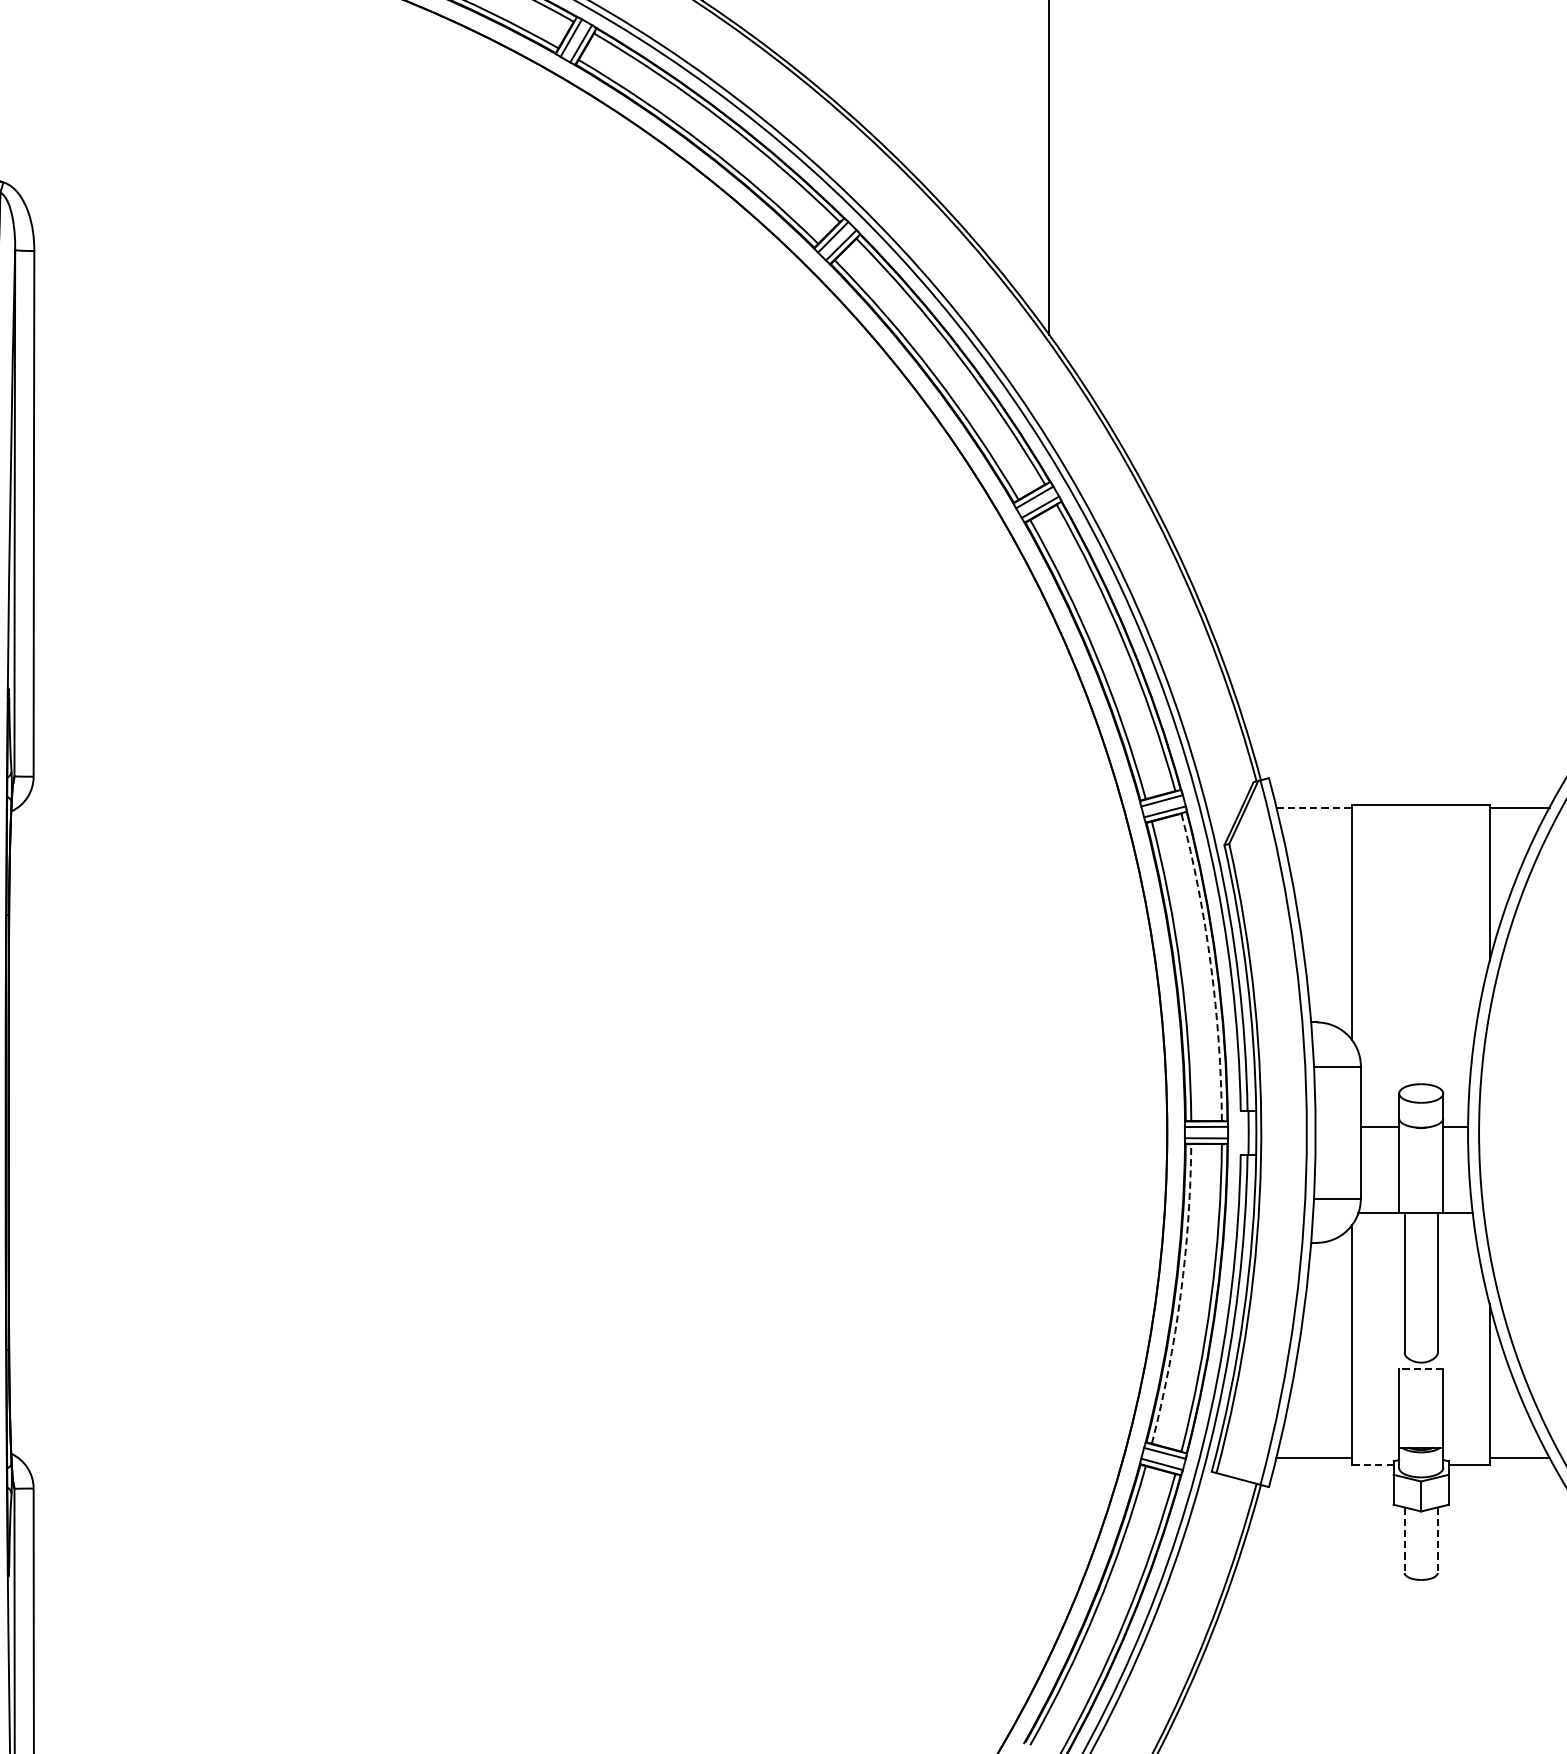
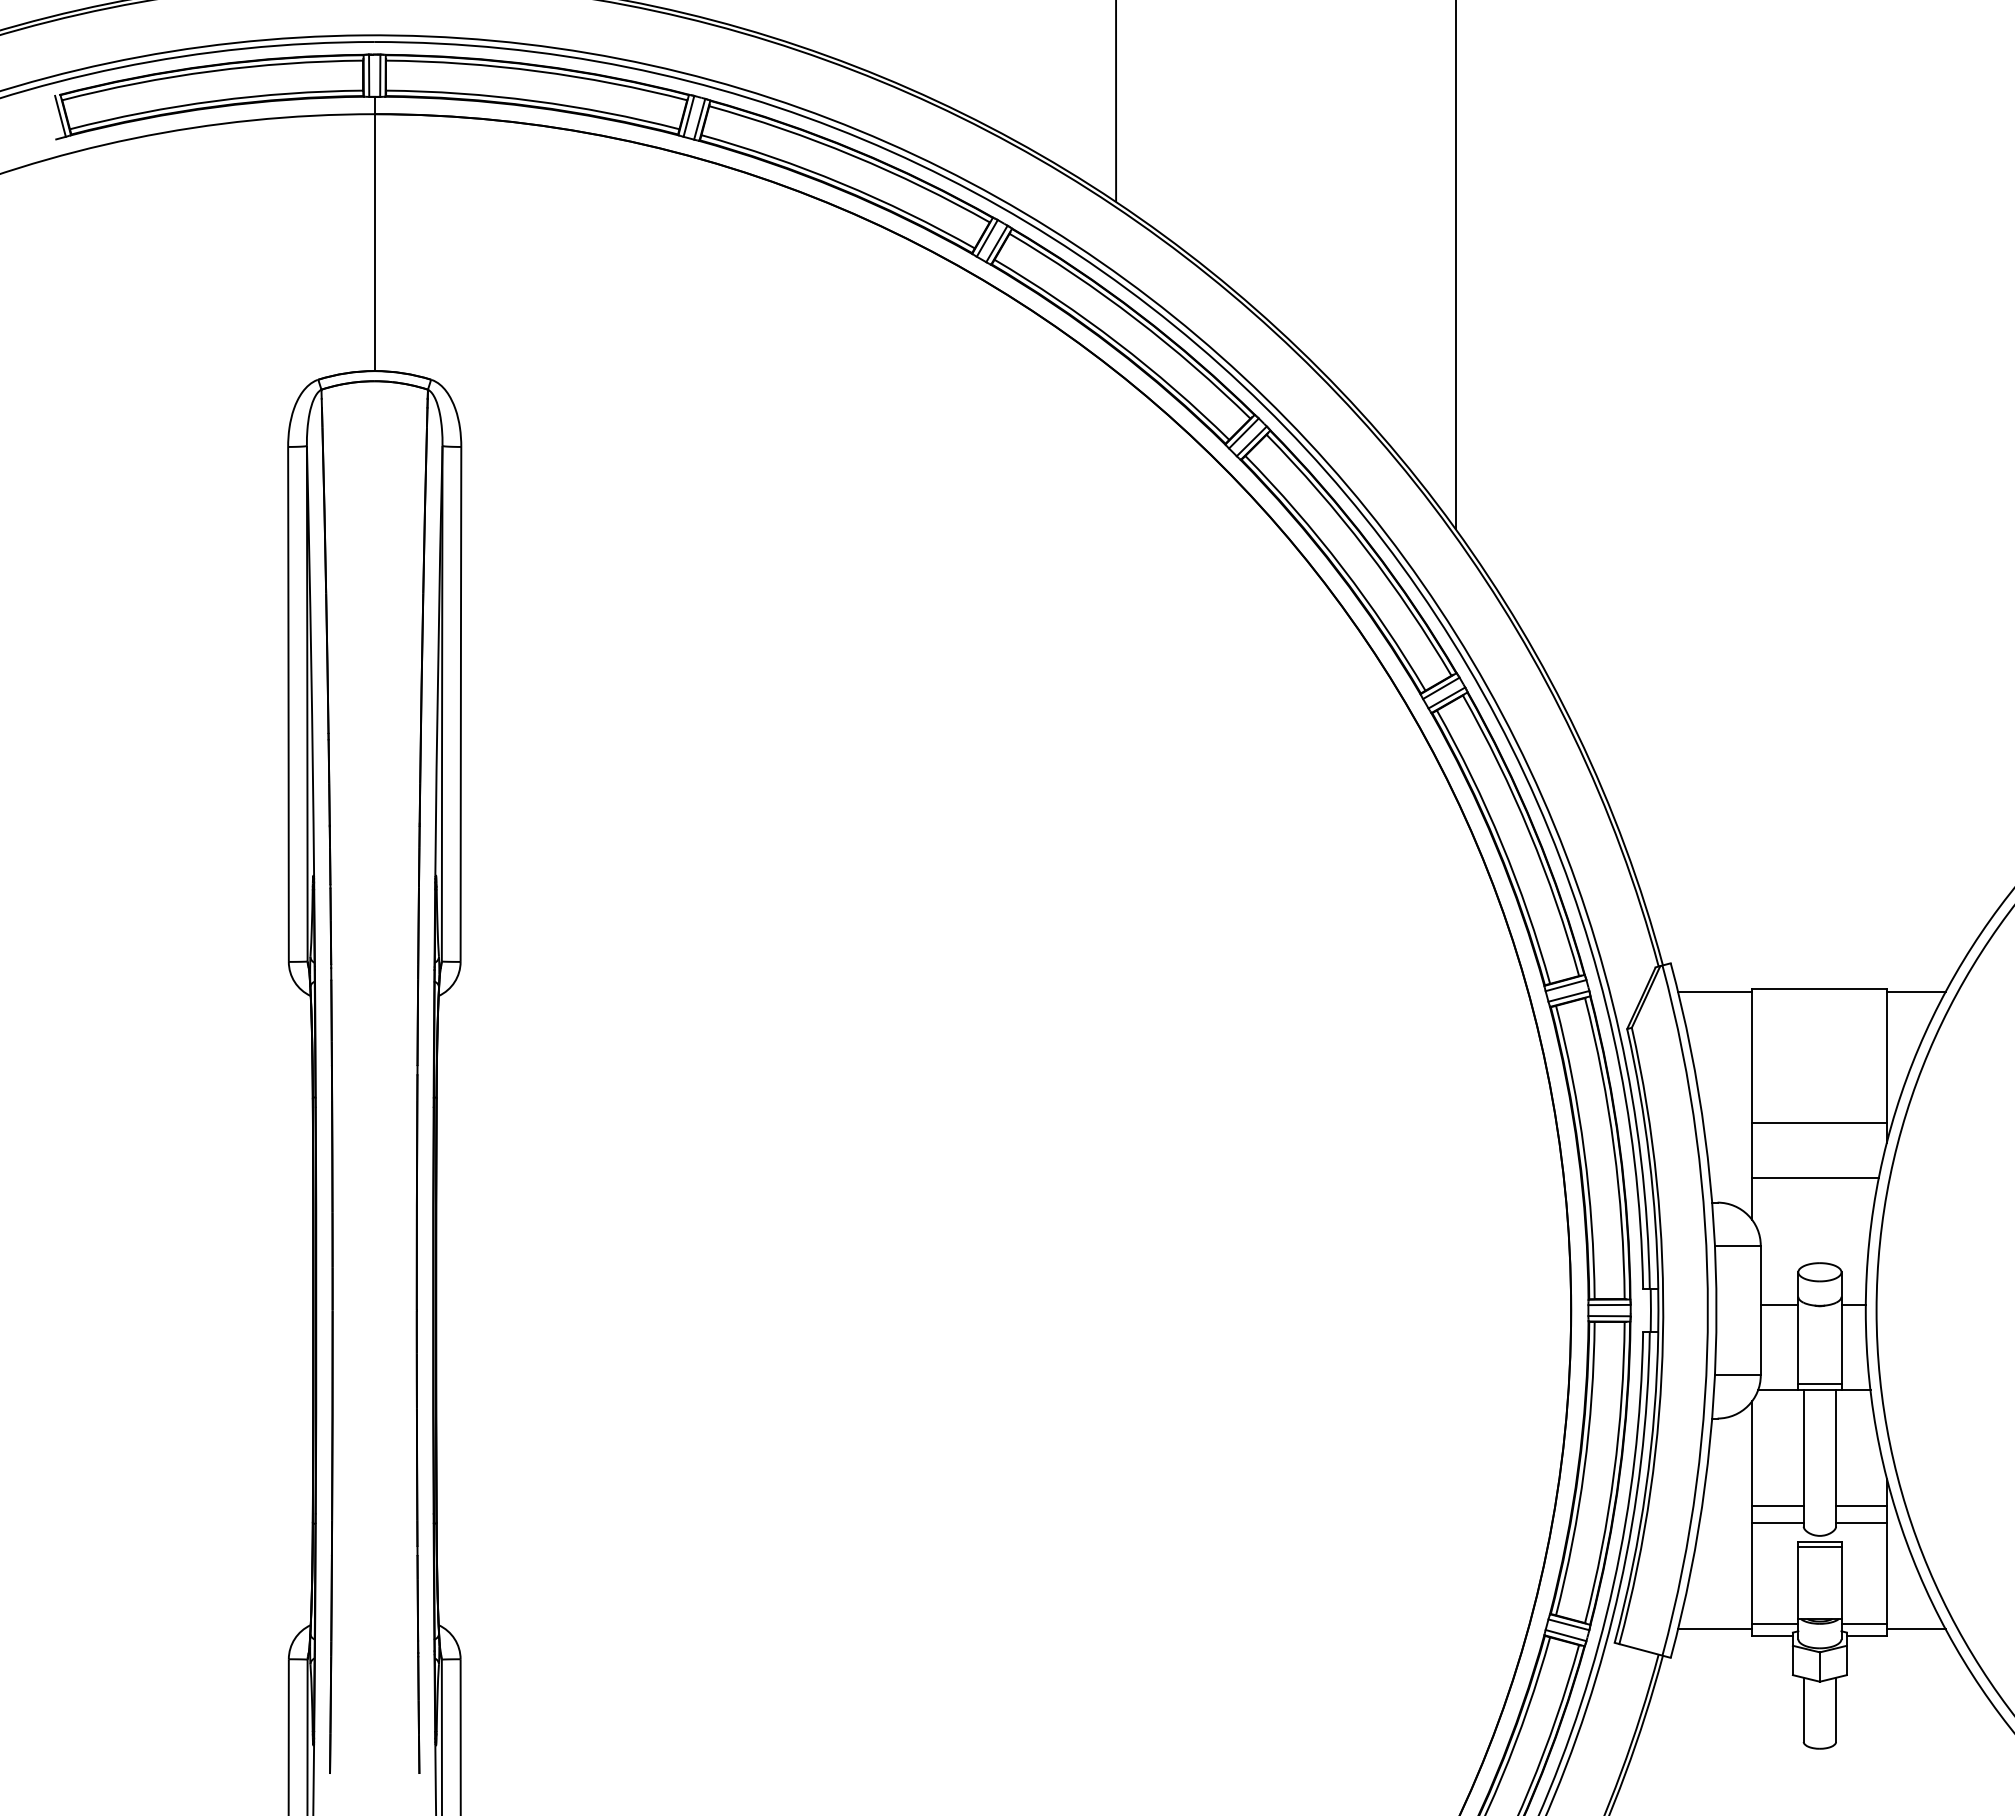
line: (1314, 807) -> (1715, 992), dashed -> solid
line: (1420, 941) -> (1819, 1123), added
arc: (1211, 966) -> (1614, 1147), dashed -> solid
line: (1416, 997) -> (1815, 1178), added
line: (1420, 1207) -> (1819, 1383), added
arc: (1180, 1294) -> (1584, 1469), dashed -> solid
line: (1377, 1332) -> (1777, 1506), added
line: (1463, 1332) -> (1861, 1506), added
line: (1377, 1349) -> (1777, 1523), added
line: (1463, 1349) -> (1861, 1523), added
line: (1420, 1368) -> (1819, 1541), dashed -> solid
line: (1420, 1374) -> (1819, 1547), added
line: (1375, 1453) -> (1775, 1624), added
line: (1466, 1453) -> (1864, 1624), added
line: (1372, 1464) -> (1772, 1635), dashed -> solid
line: (1404, 1540) -> (1803, 1710), dashed -> solid
line: (1438, 1540) -> (1836, 1710), dashed -> solid

